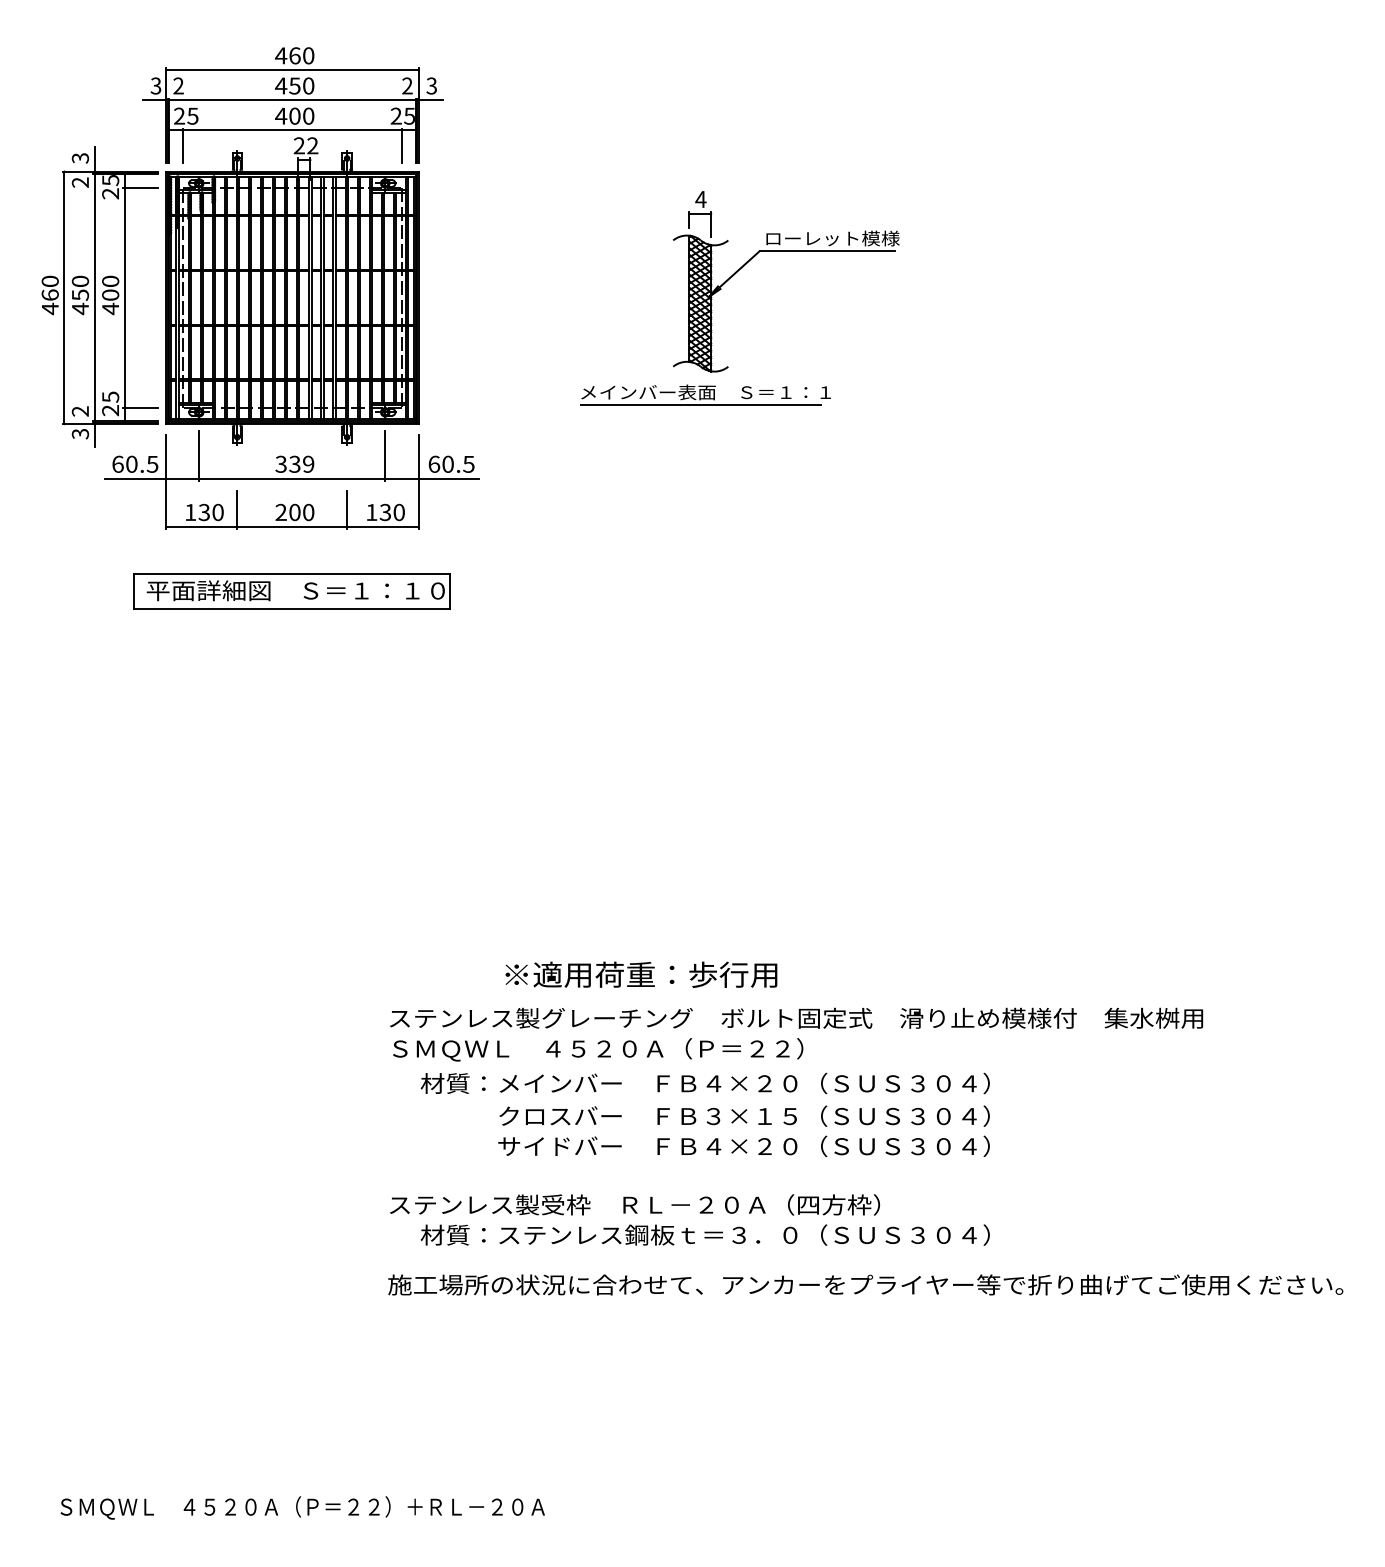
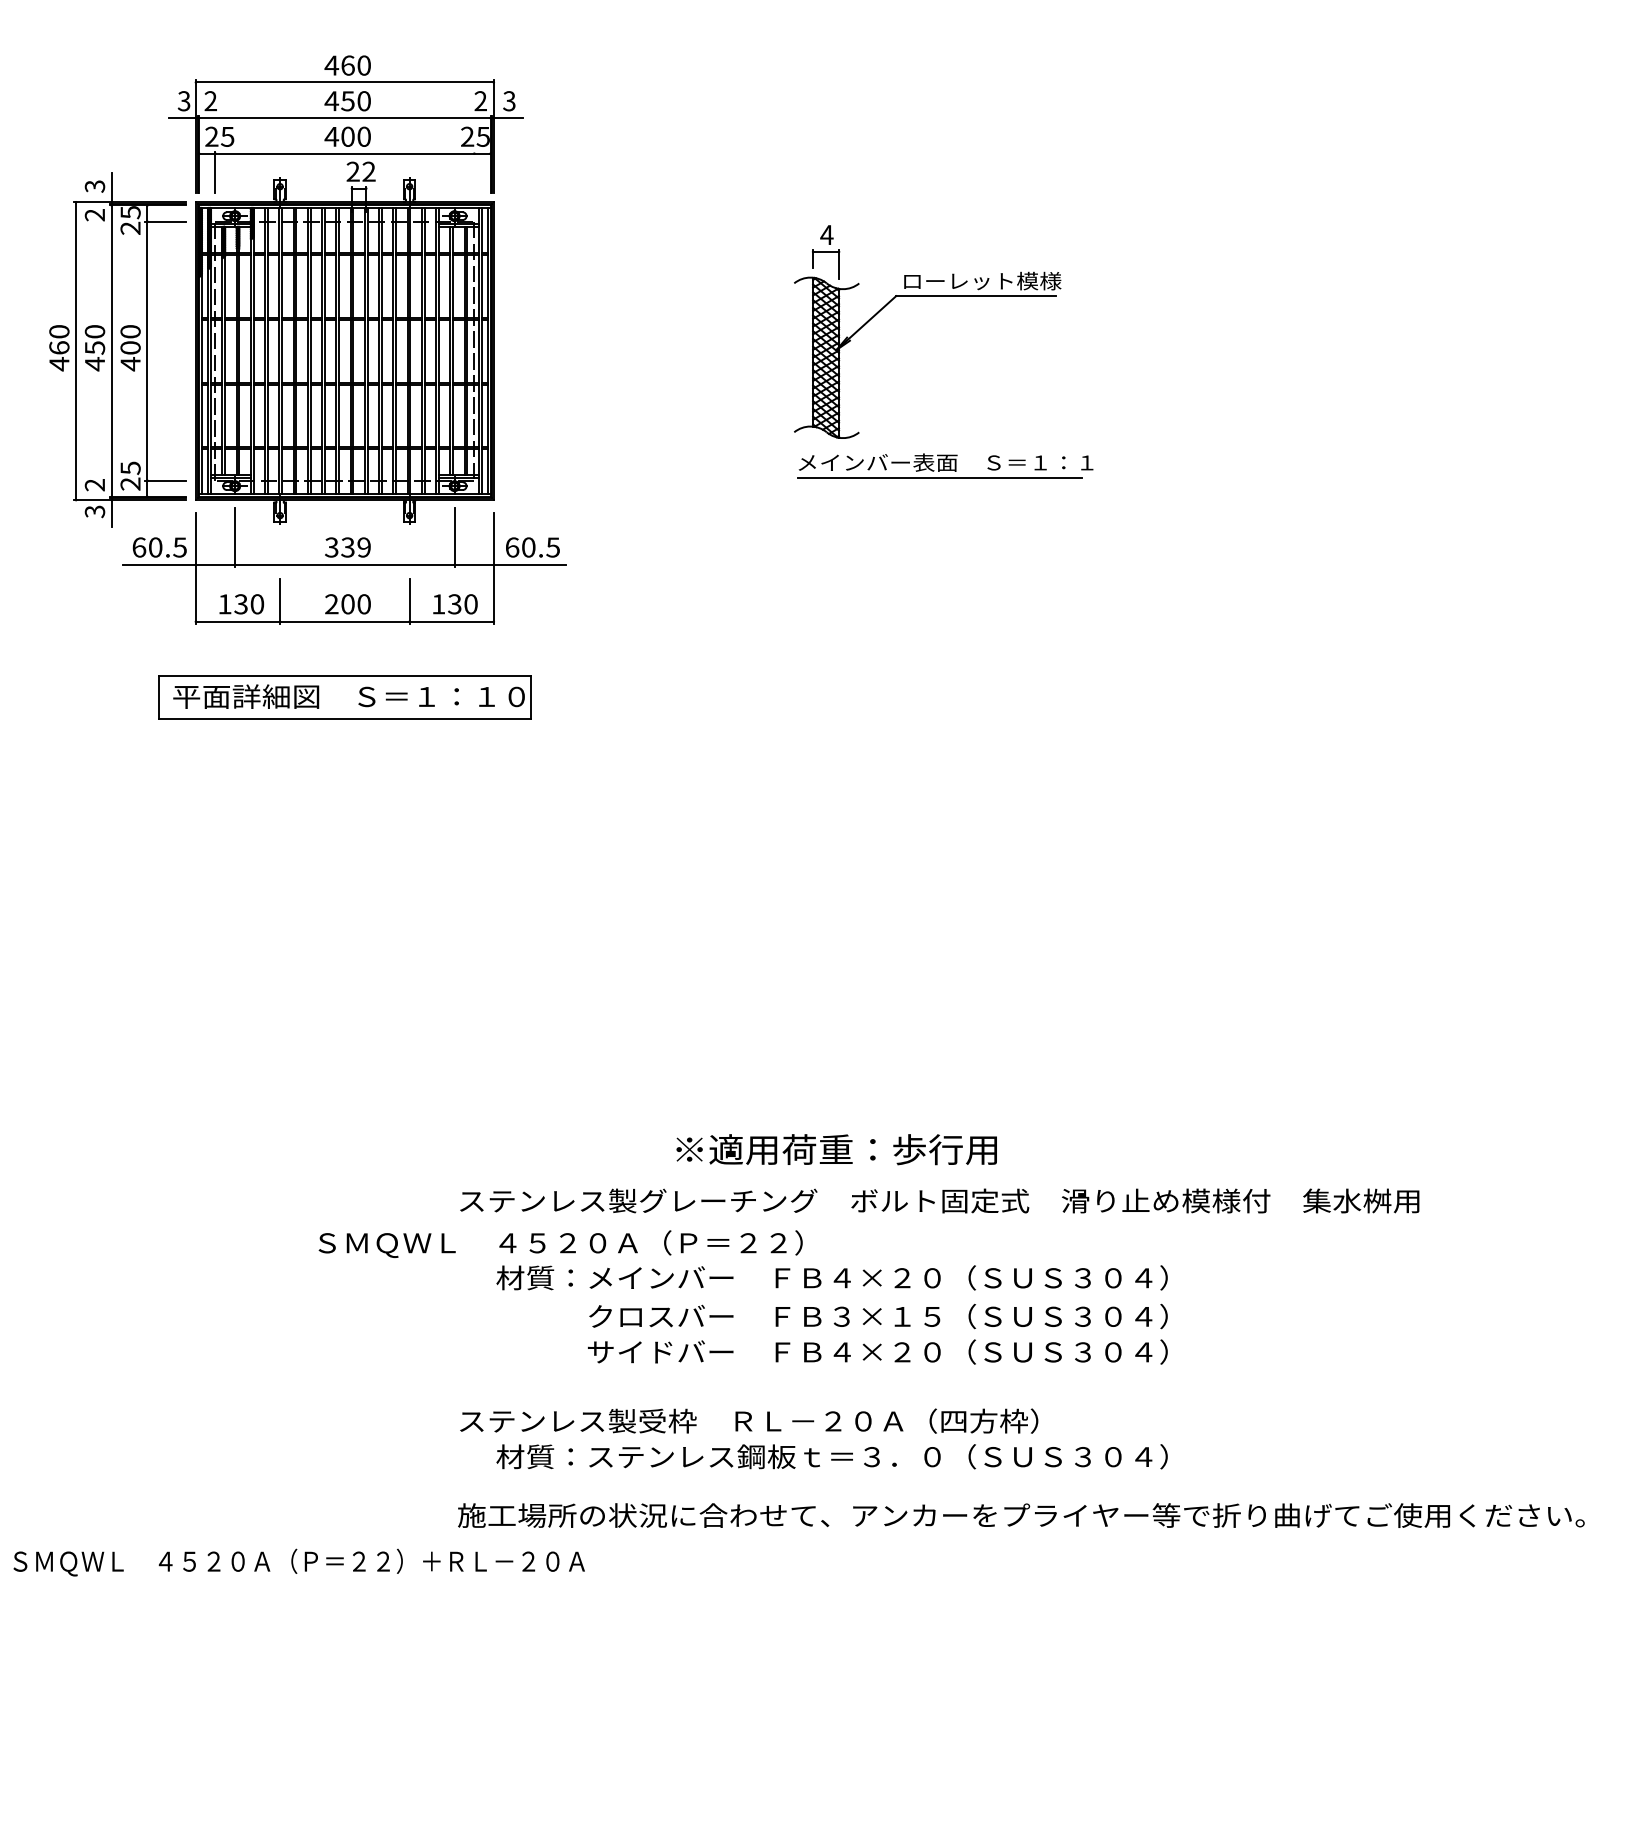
line: (402, 145) -> (474, 171), removed
part: (705, 394) -> (945, 465), moved
text: (641, 974) -> (836, 1149), moved
text: (597, 1049) -> (560, 1243), moved
text: (302, 1507) -> (298, 1562), moved

